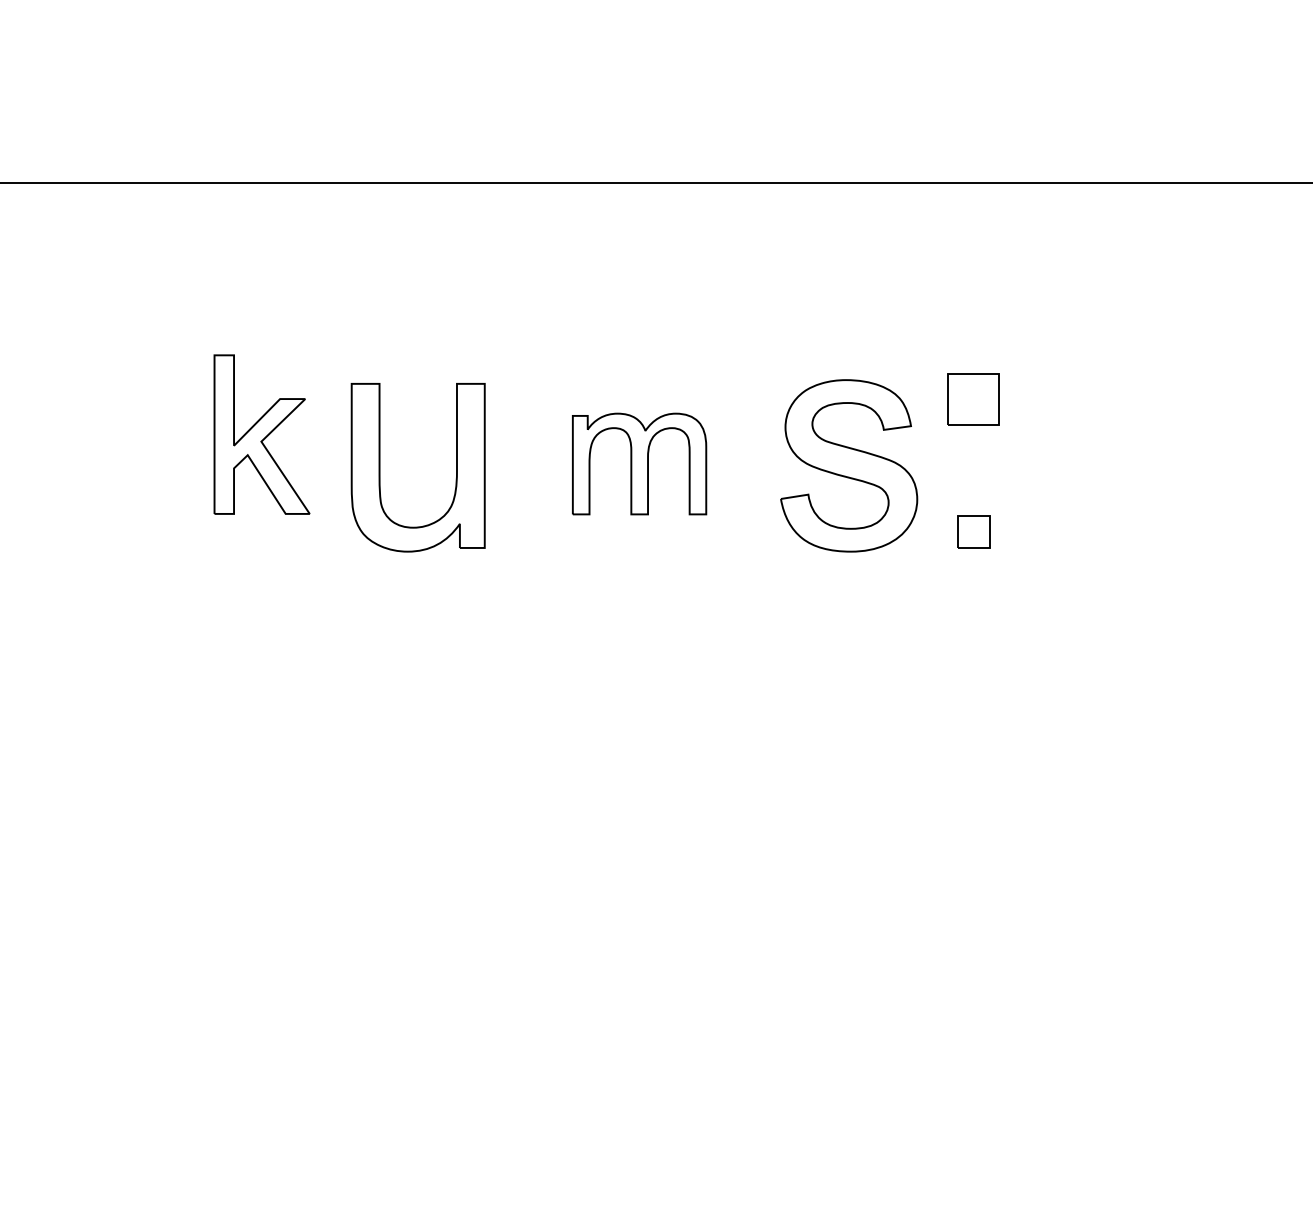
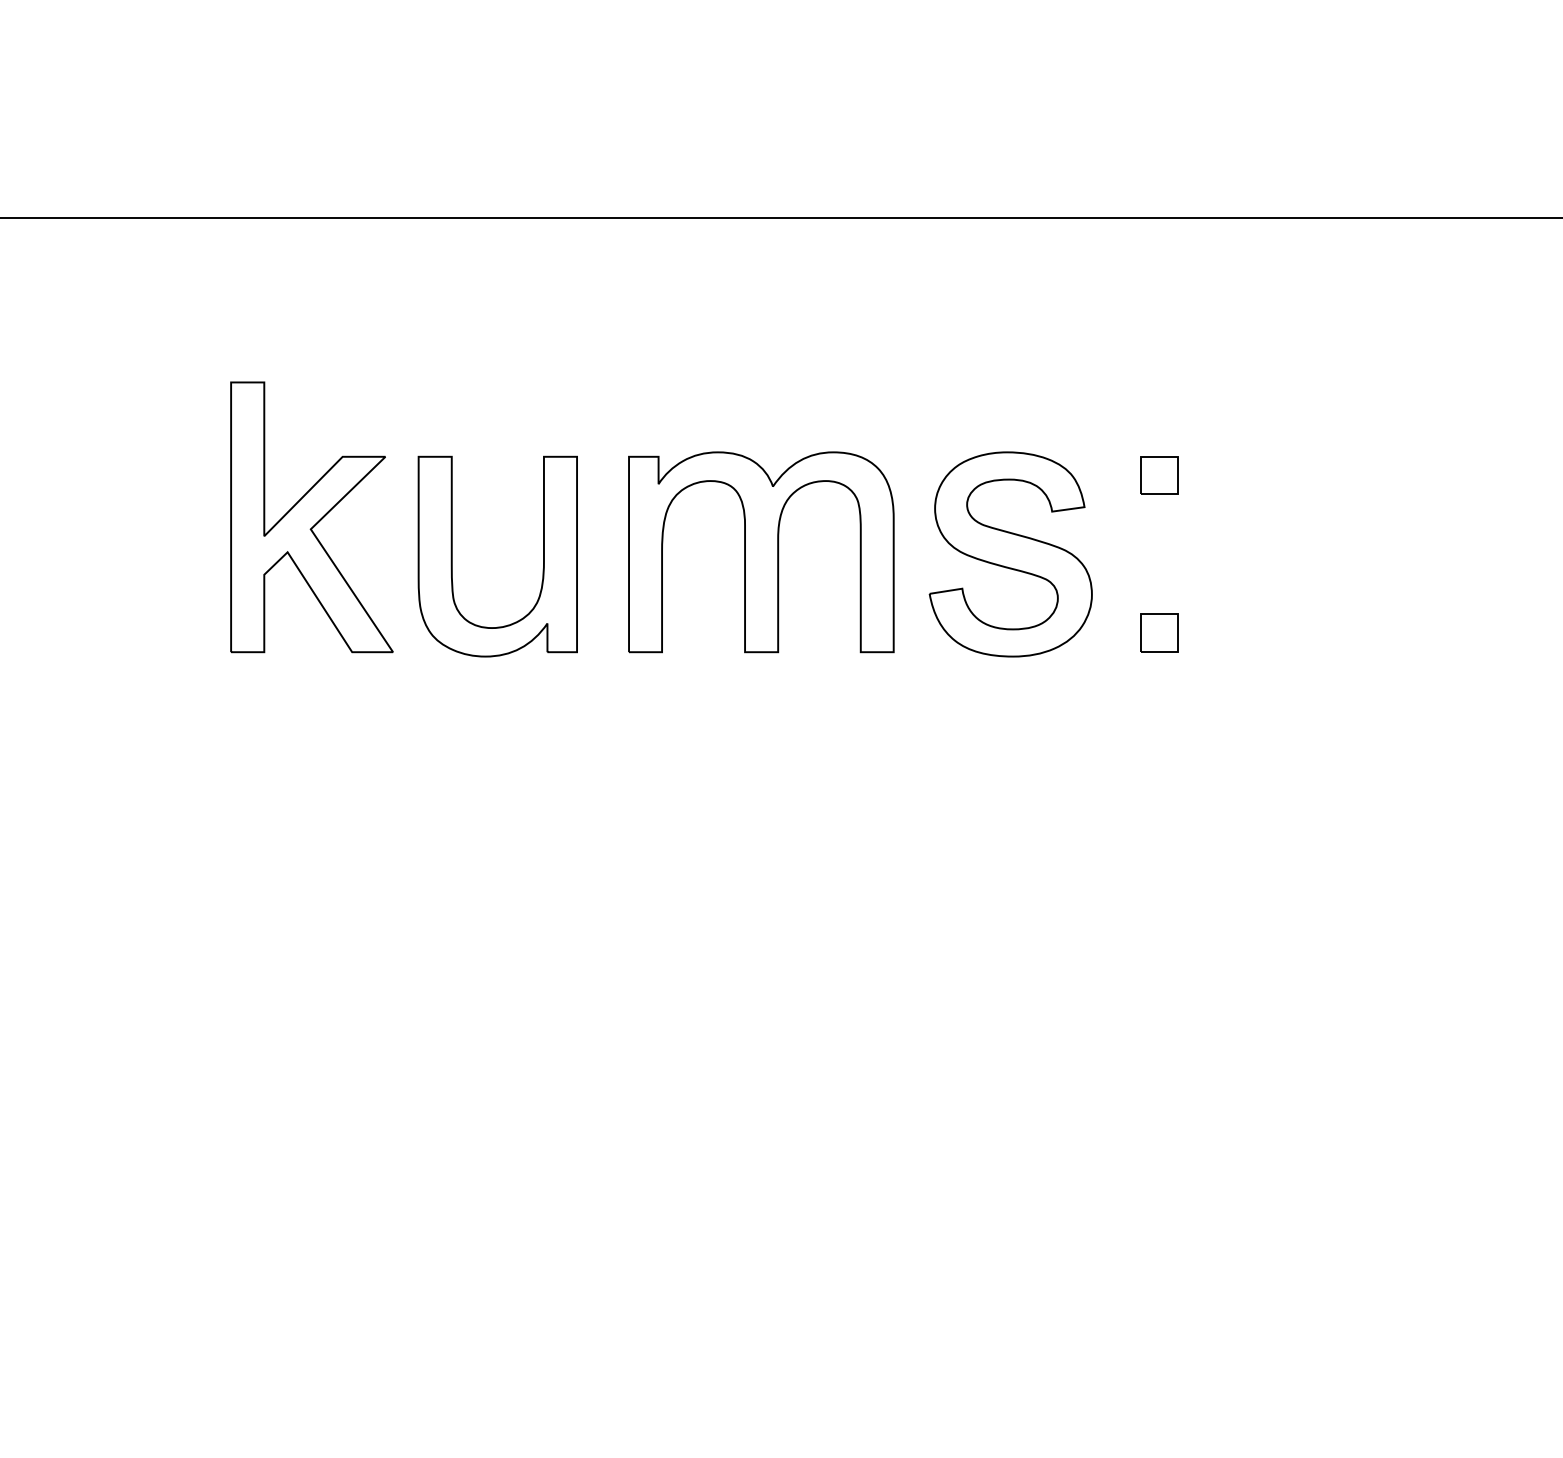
part: (973, 399) -> (1158, 475), size x0.62
part: (261, 434) -> (311, 517), size x1.43
part: (639, 463) -> (761, 551), size x1.67

